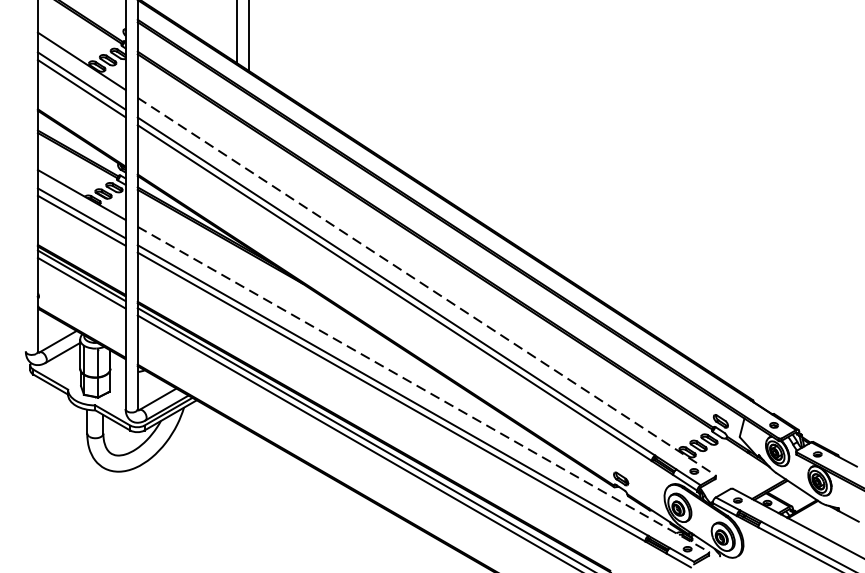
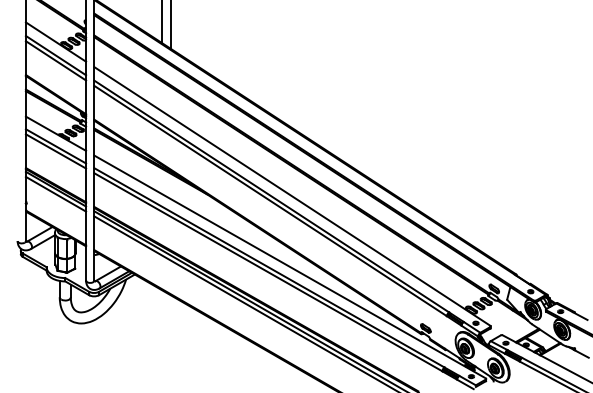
line: (426, 286) -> (292, 196), dashed -> solid
line: (423, 390) -> (290, 267), dashed -> solid

